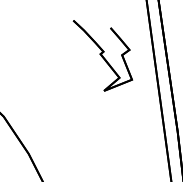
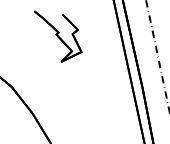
part: (101, 56) -> (57, 36), moved

